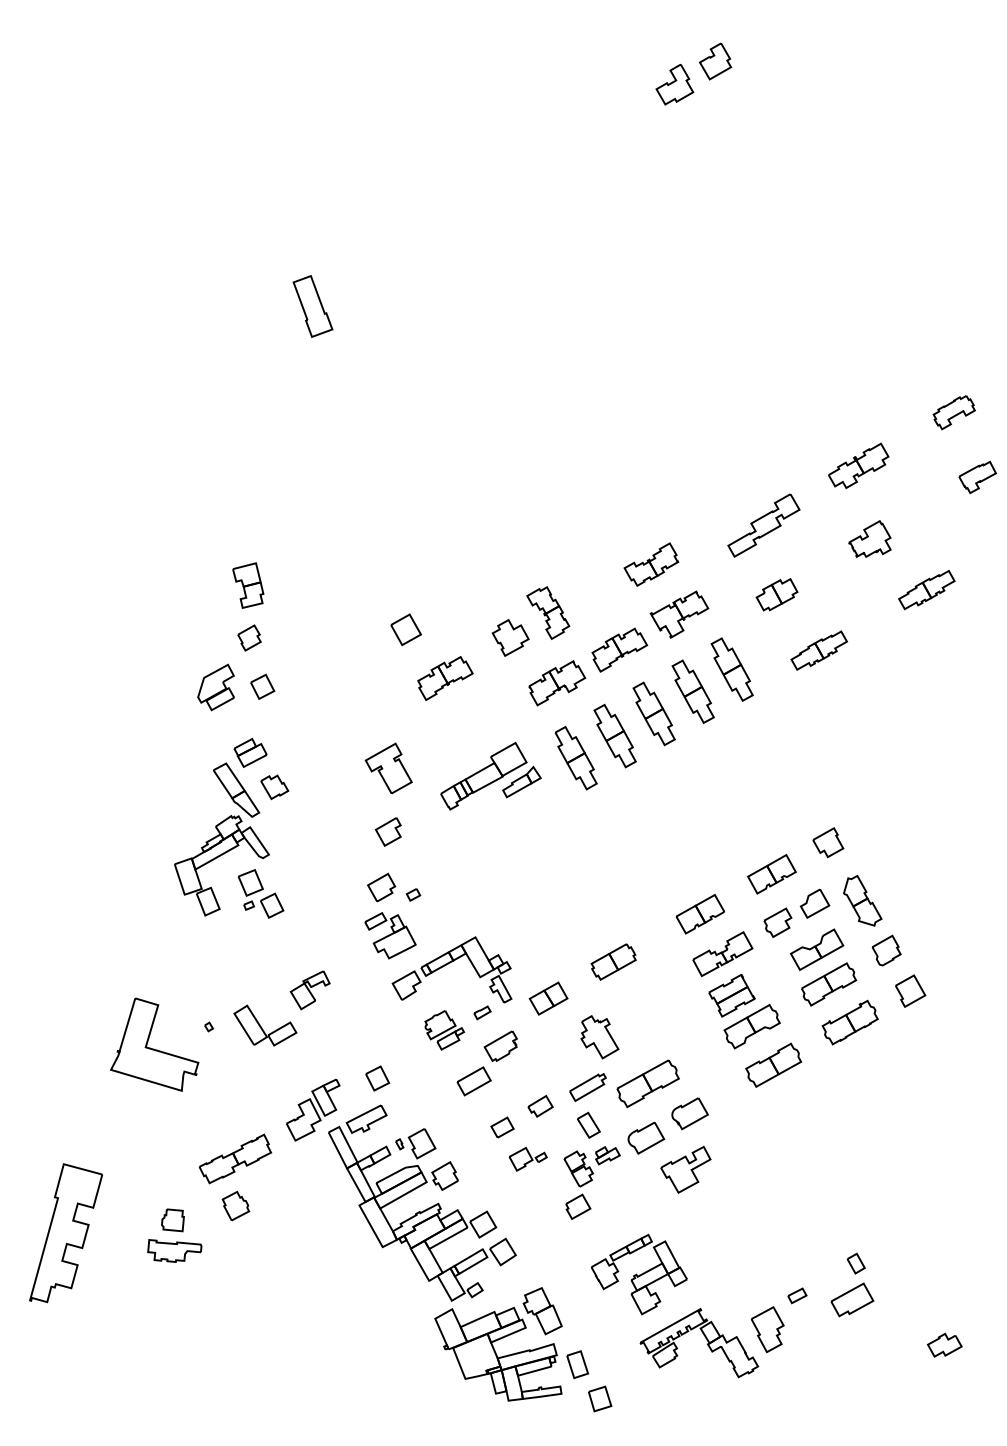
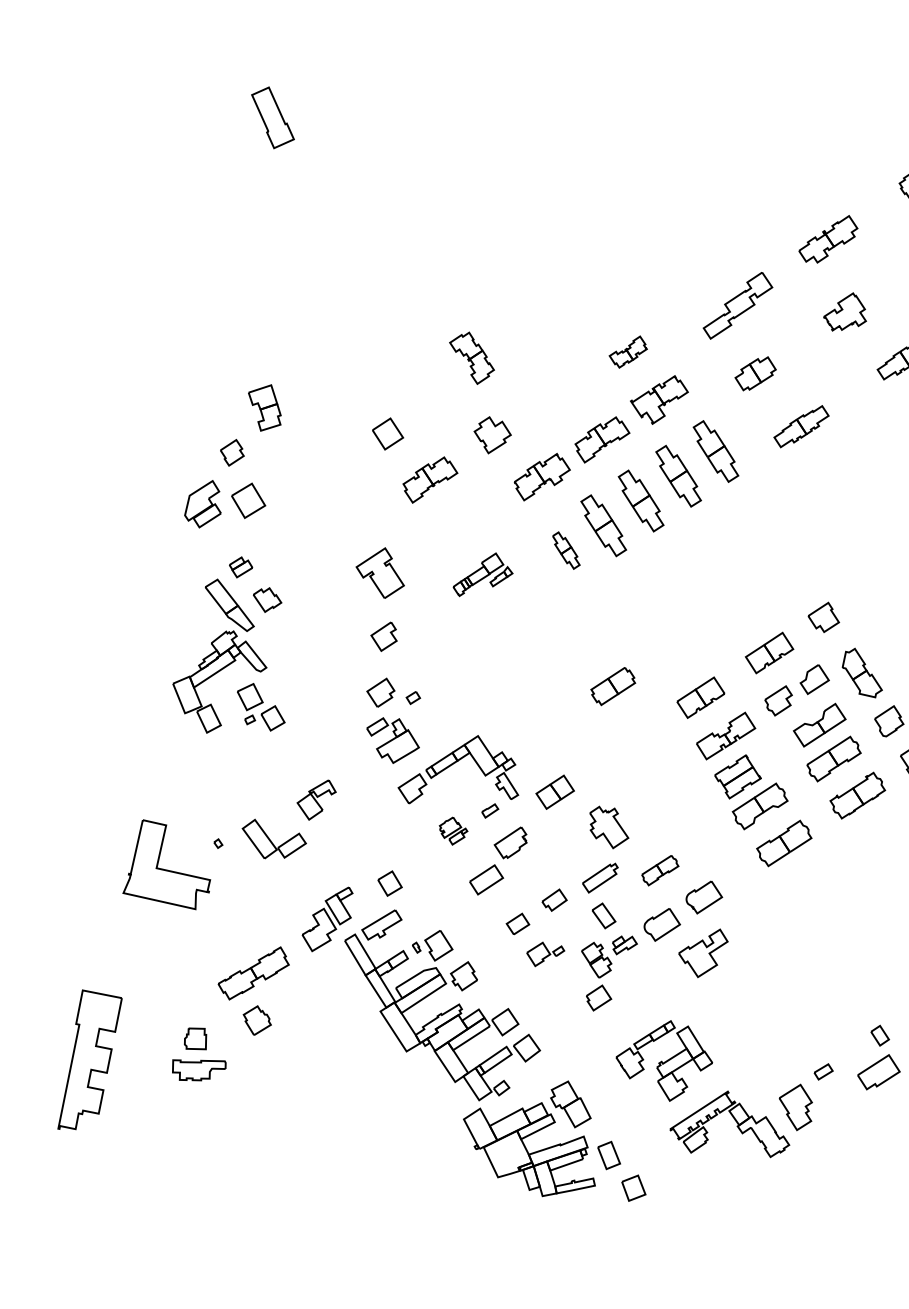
part: (651, 564) -> (628, 352), size x0.7
part: (248, 585) -> (265, 407), moved
part: (548, 612) -> (472, 357), moved
part: (262, 686) -> (248, 500), size x1.4
part: (250, 752) -> (241, 566), size x0.7
part: (575, 758) -> (565, 550), size x0.6
part: (490, 776) -> (482, 574), size x0.6
part: (613, 961) -> (612, 685), moved
part: (444, 1030) -> (453, 831), size x0.7
part: (647, 1083) -> (659, 870), size x0.6

